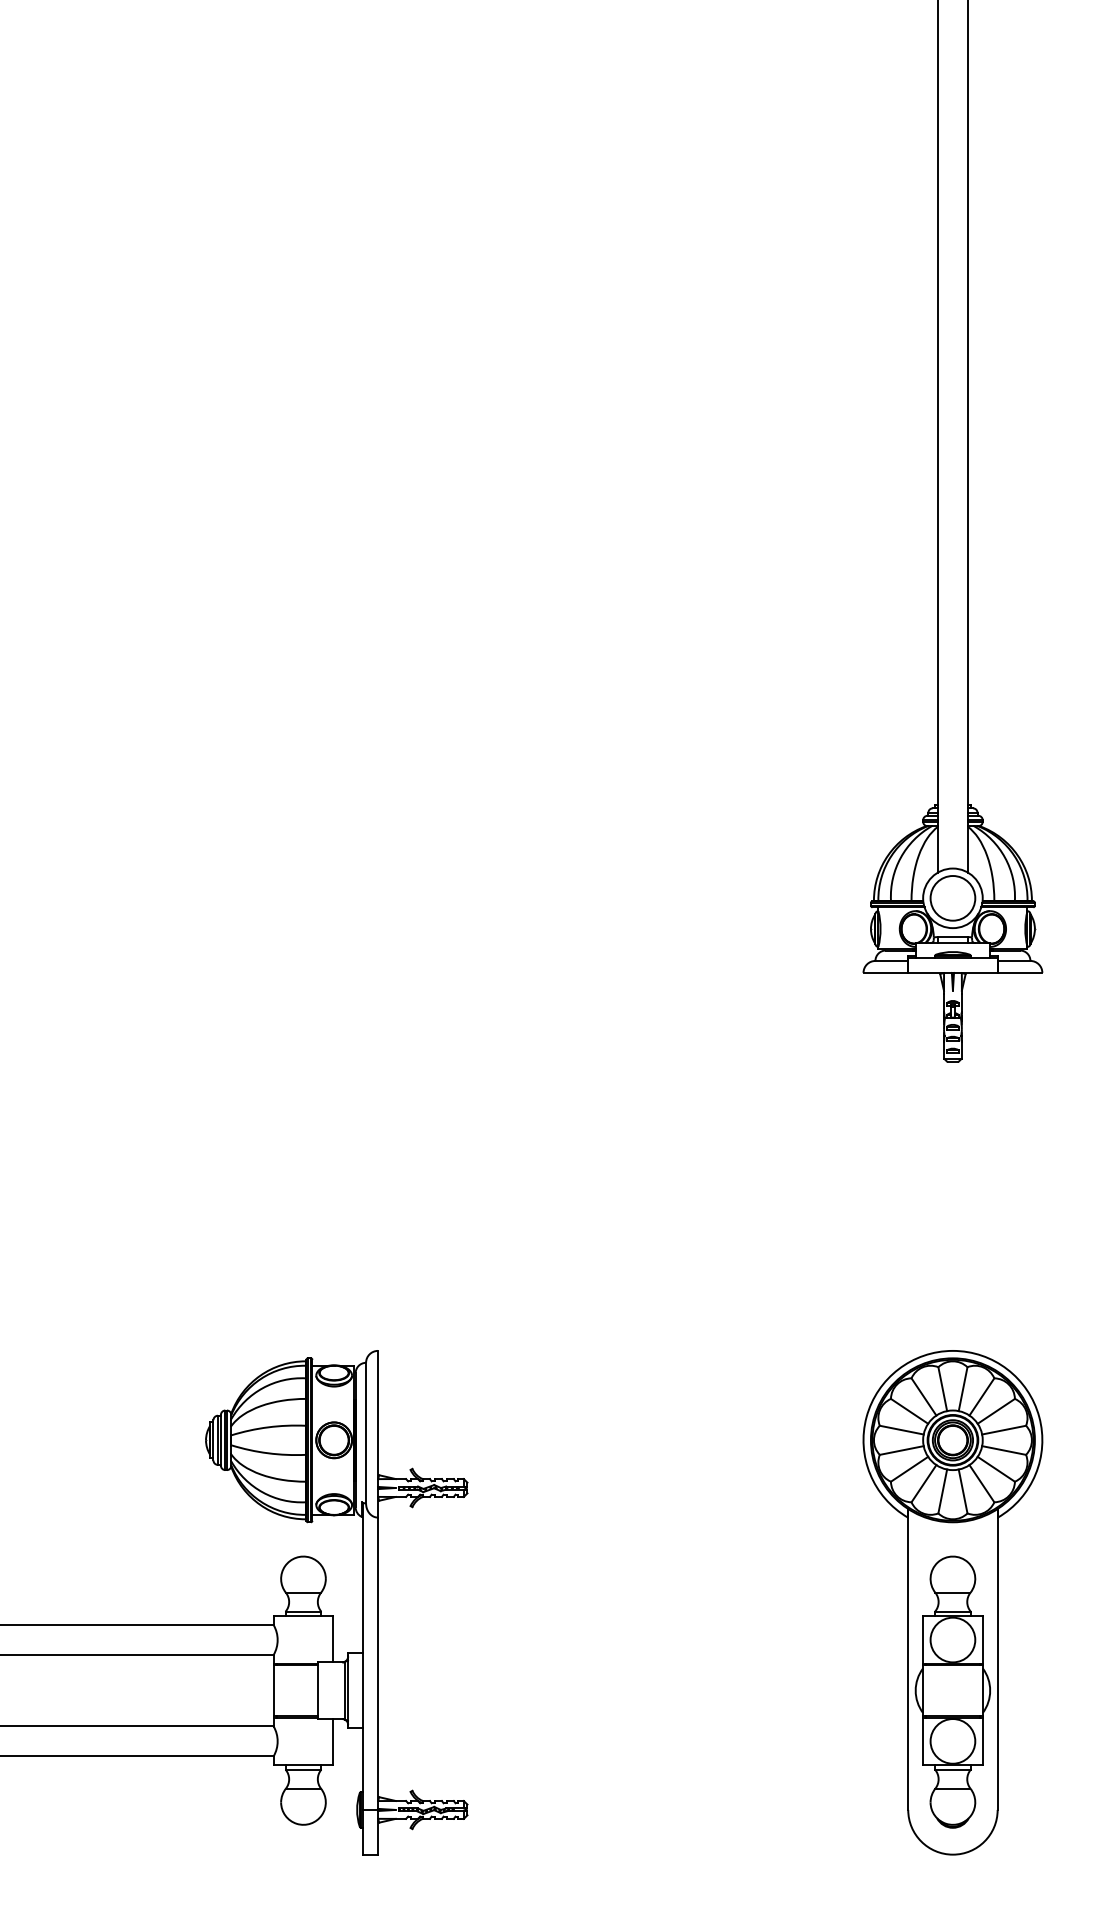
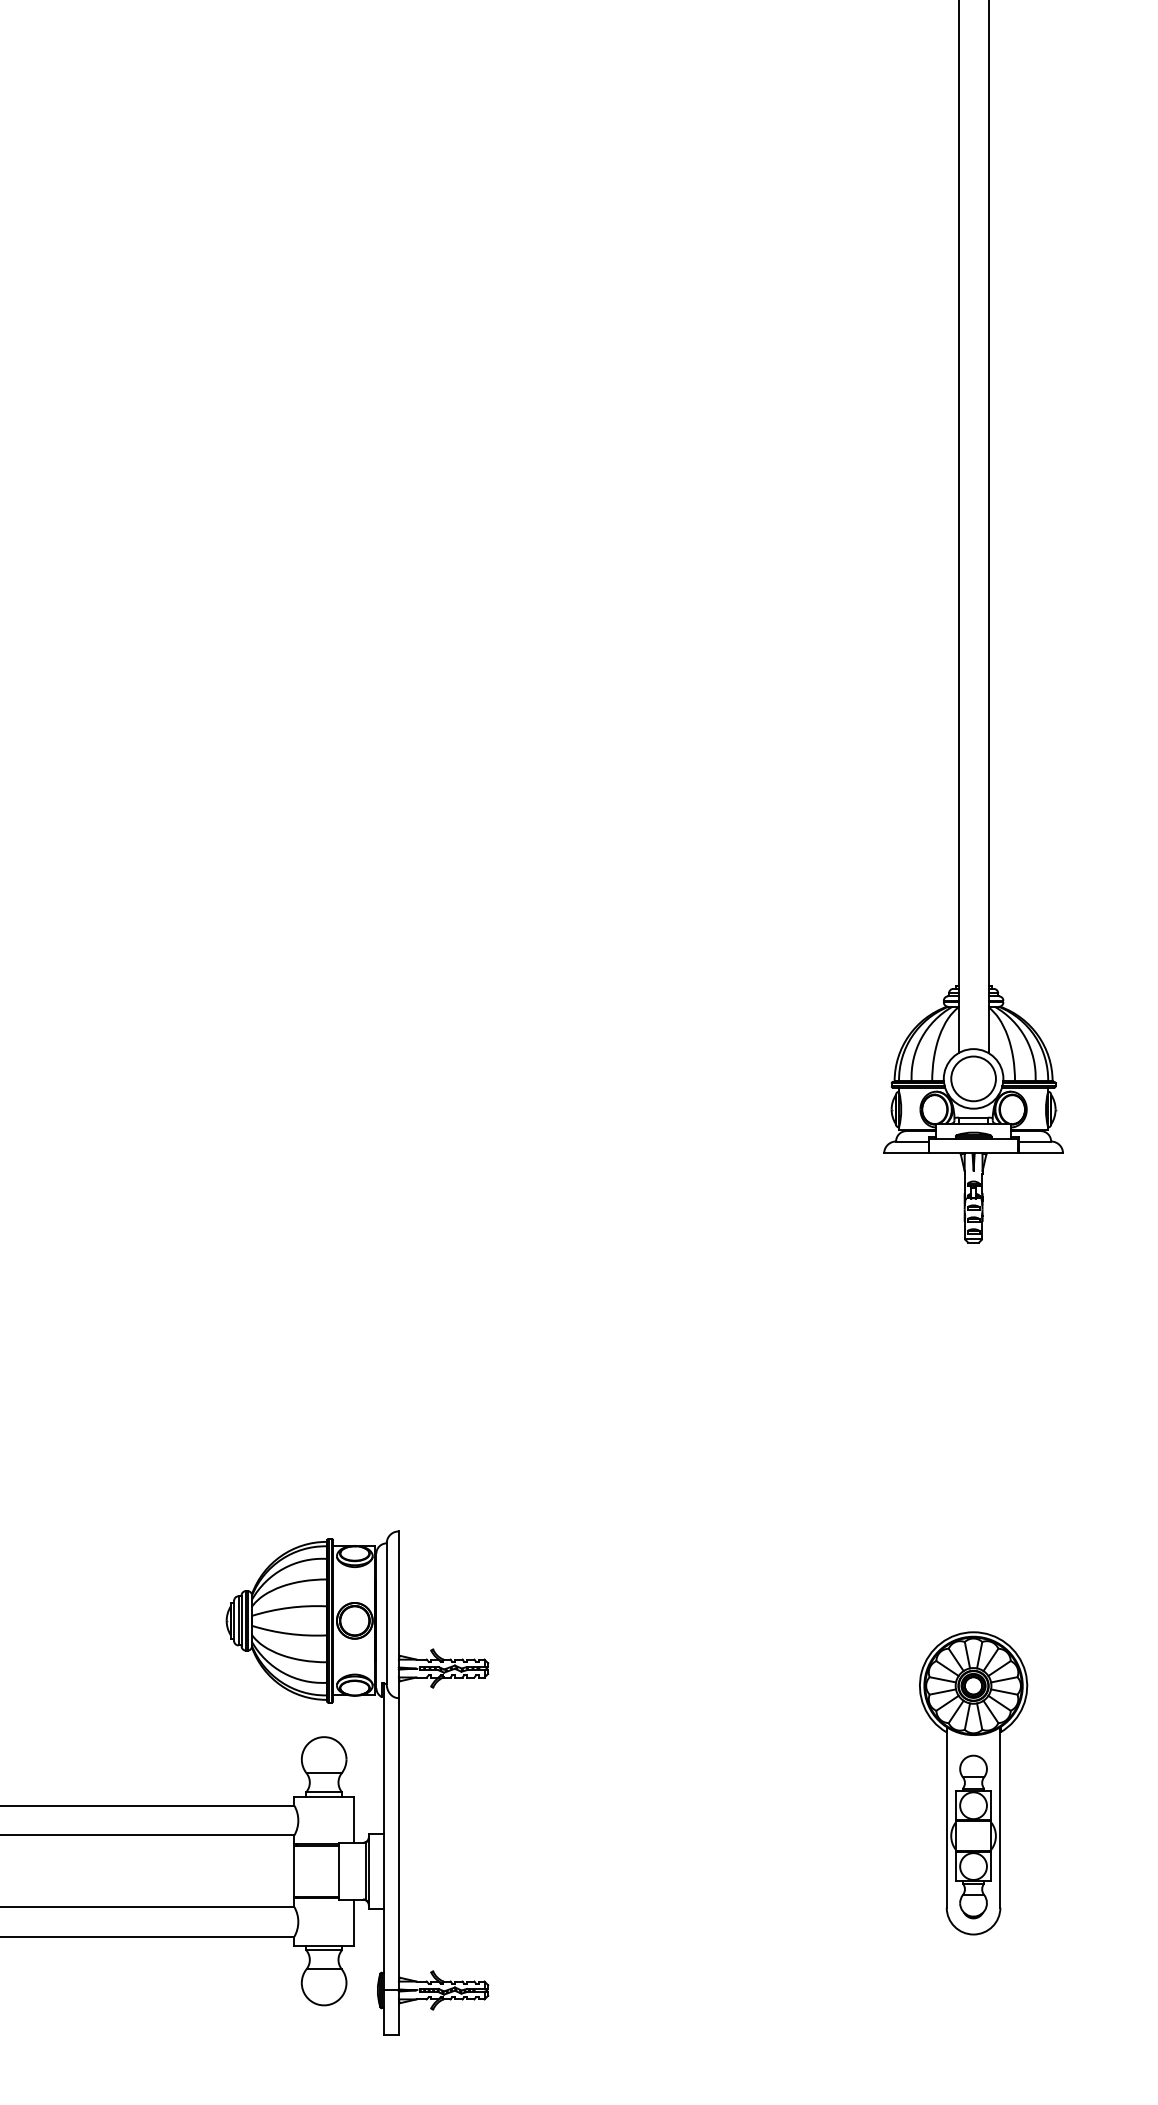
part: (952, 1602) -> (973, 1783), size x0.6

